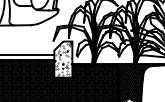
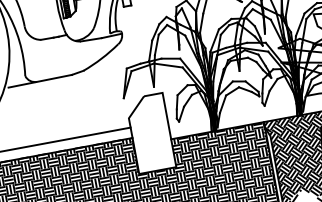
hatch: (63, 59) -> (151, 133), removed

